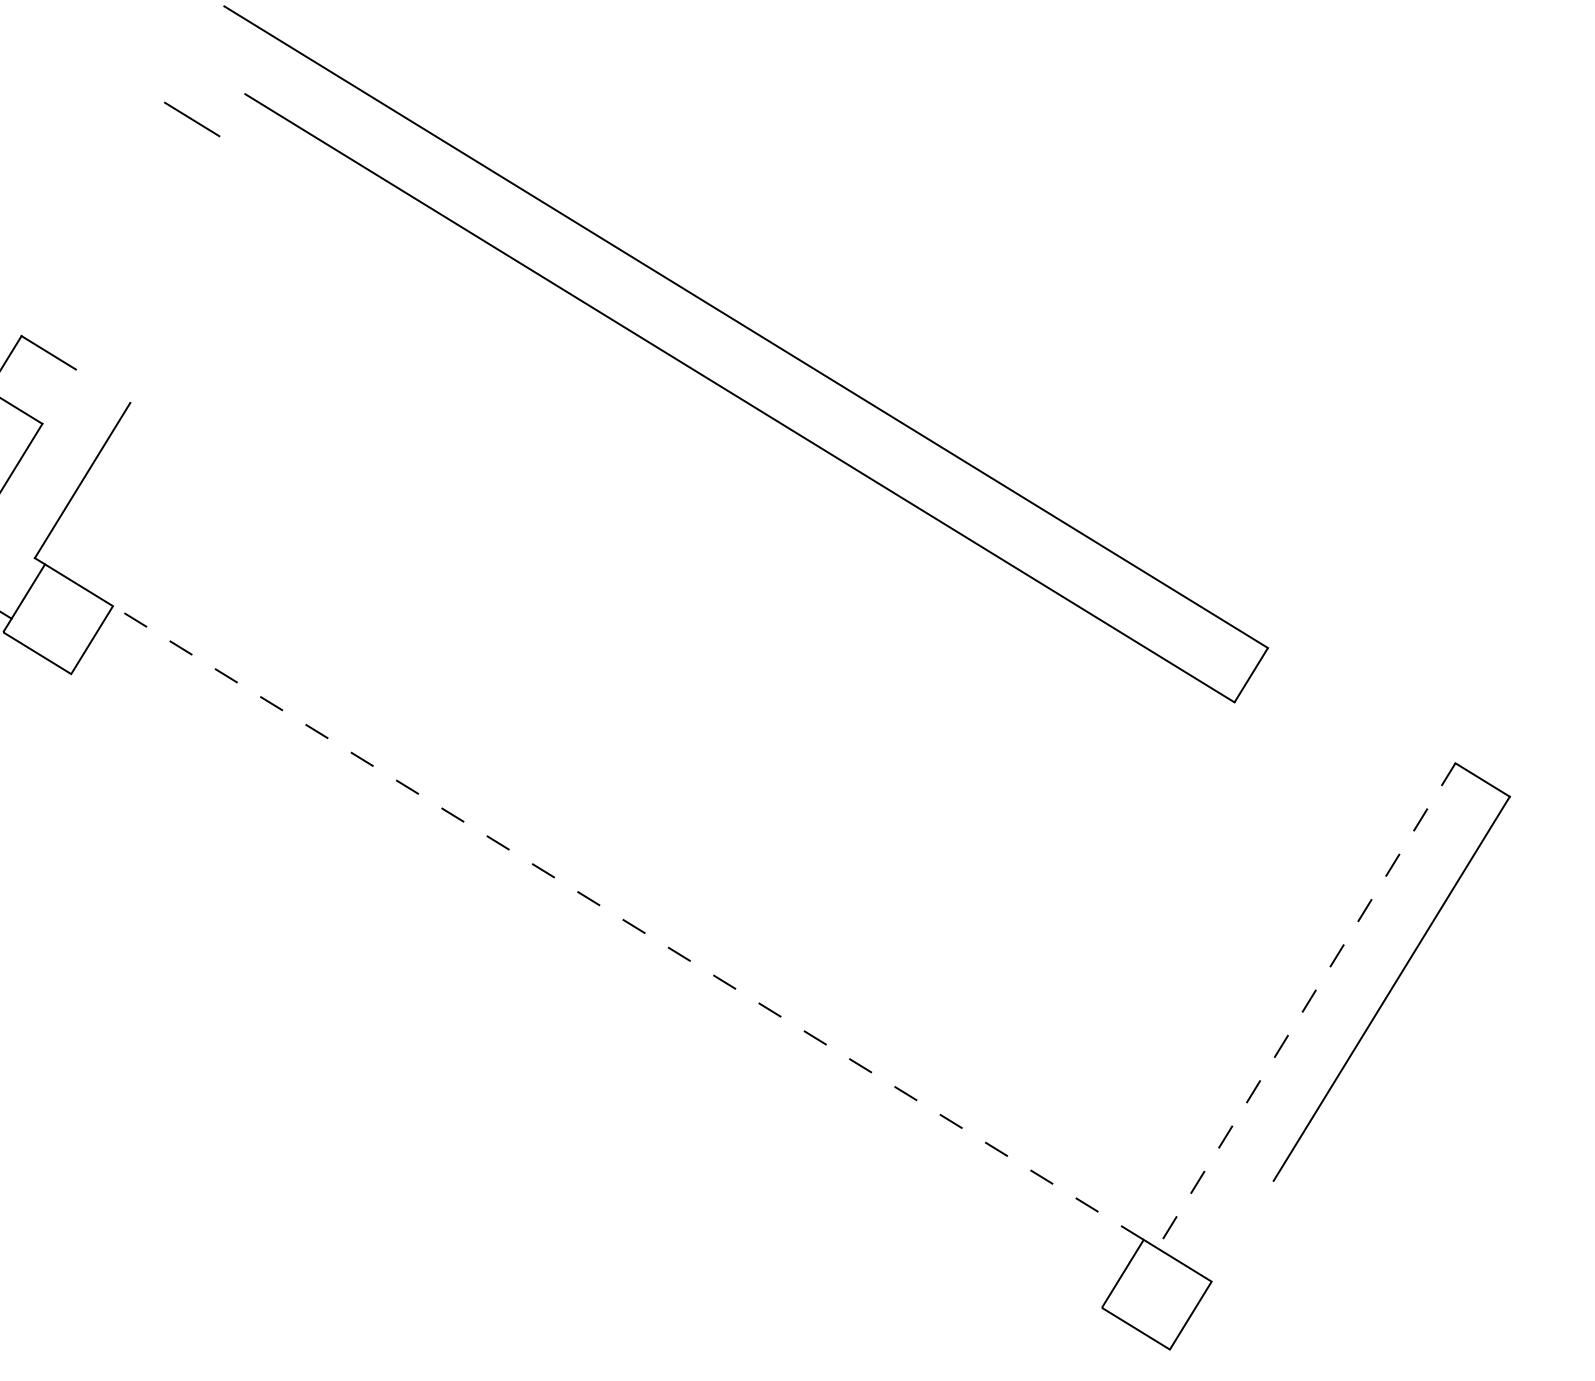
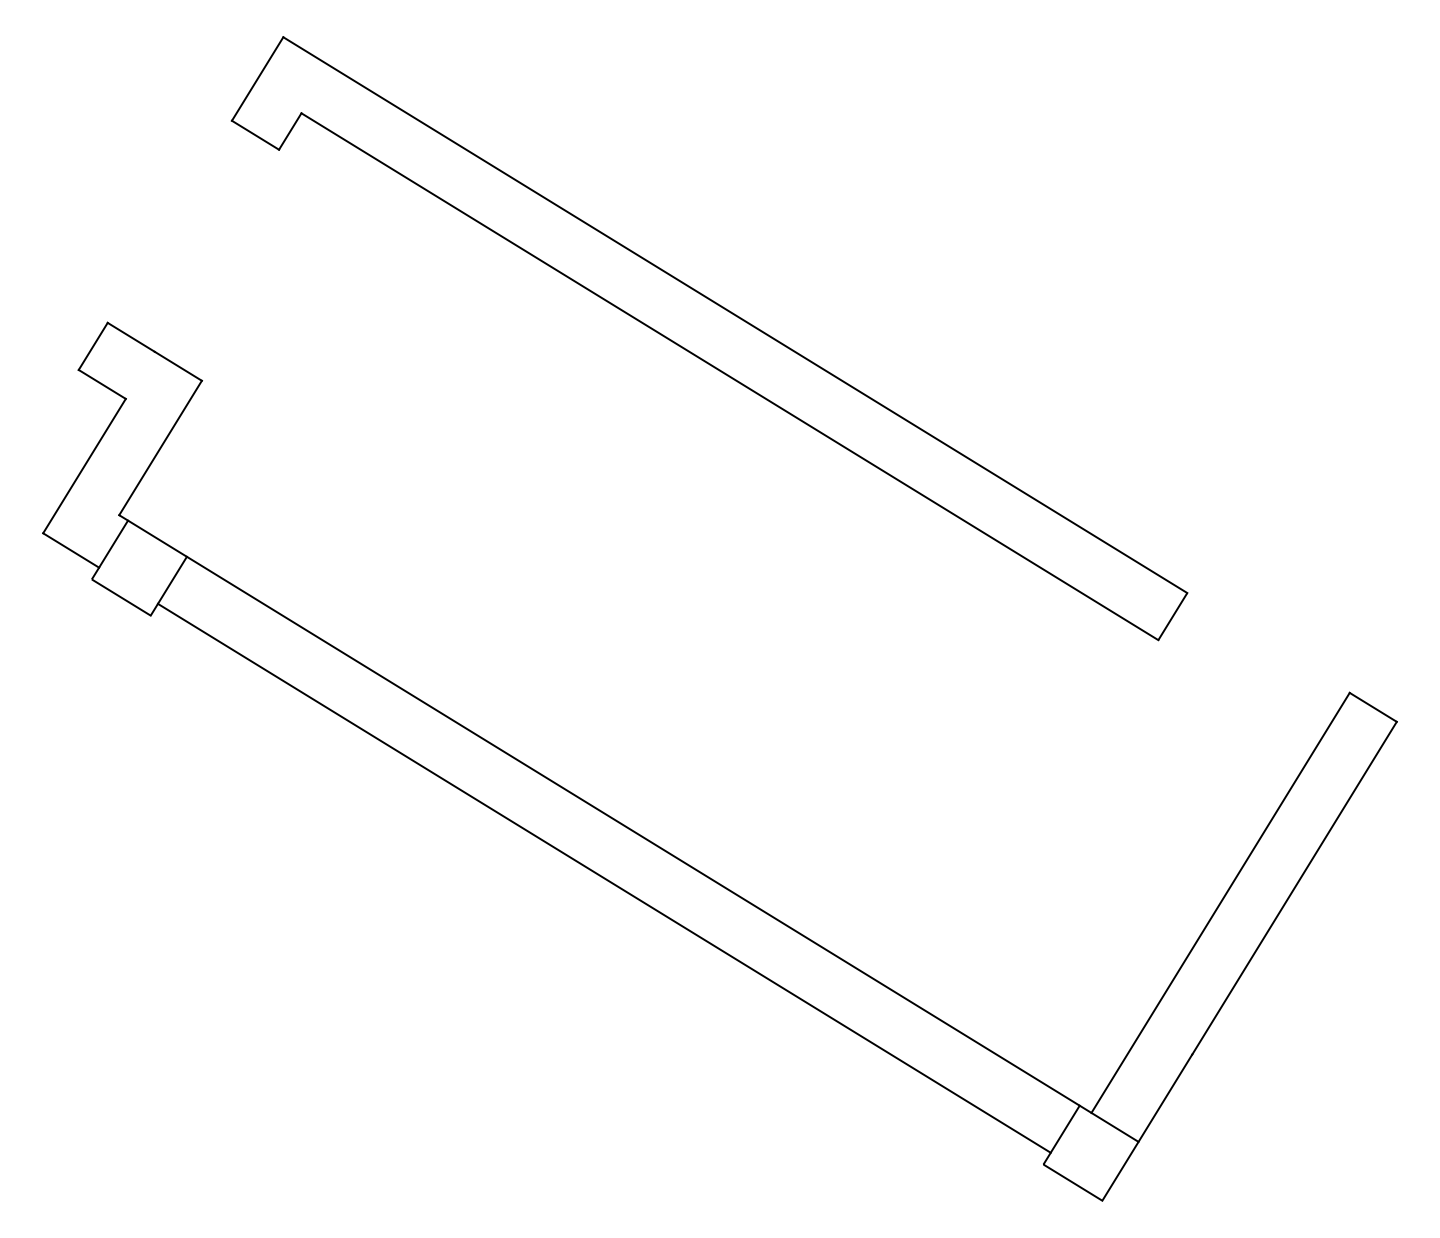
line: (194, 53) -> (257, 78), added
line: (232, 115) -> (290, 131), added
line: (102, 385) -> (177, 365), added
line: (627, 922) -> (632, 830), dashed -> solid
line: (593, 976) -> (603, 877), added
line: (1306, 1005) -> (1220, 902), dashed -> solid
line: (1242, 1230) -> (1165, 1097), added

